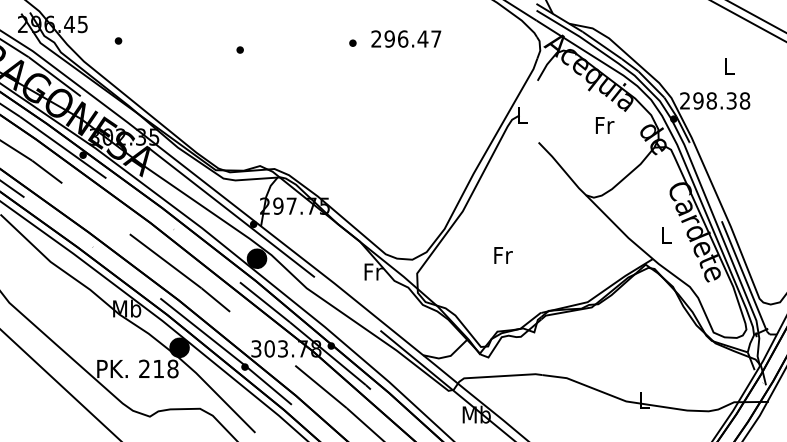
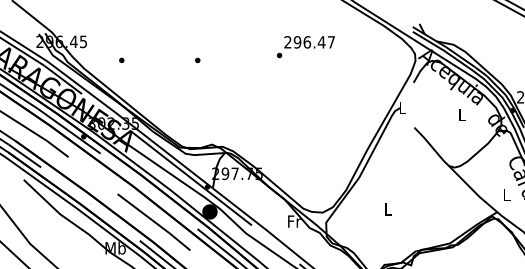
text: (406, 38) -> (309, 41), moved
part: (118, 40) -> (121, 60), moved
text: (604, 125) -> (462, 115), Fr -> L
text: (503, 255) -> (388, 209), Fr -> L

